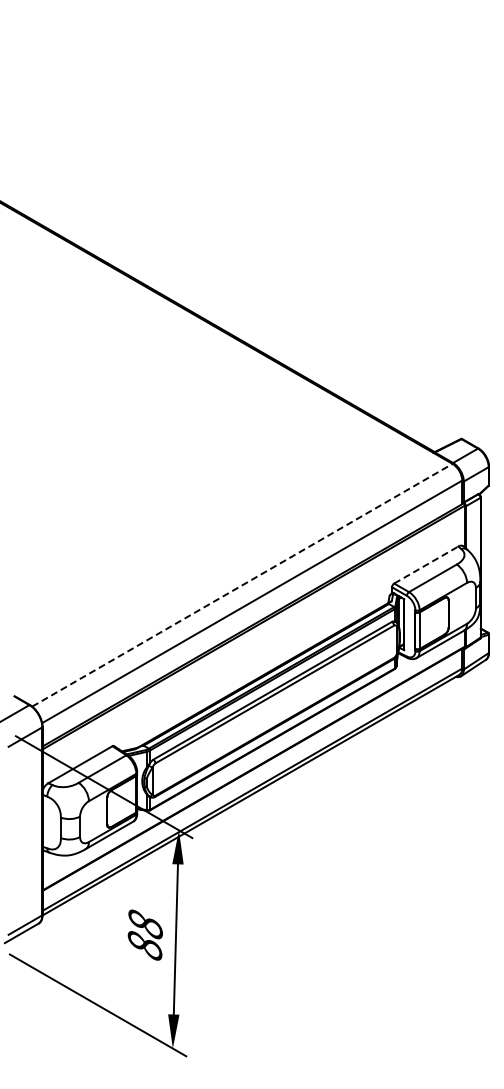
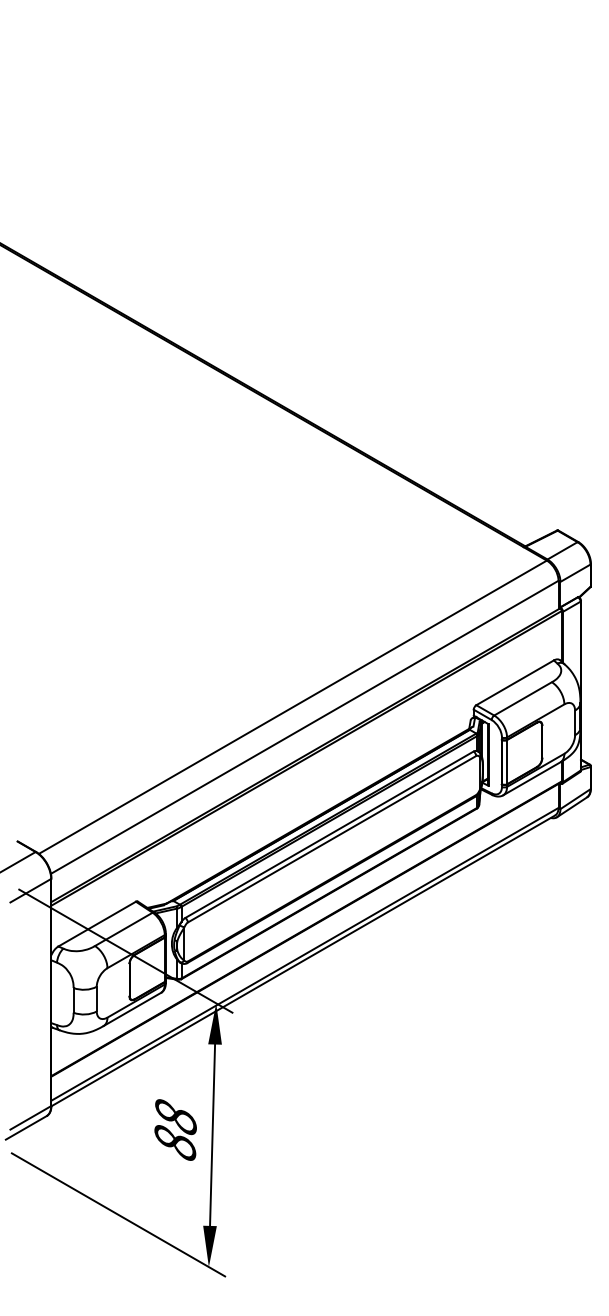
line: (426, 564) -> (515, 682), dashed -> solid
line: (242, 585) -> (293, 707), dashed -> solid

